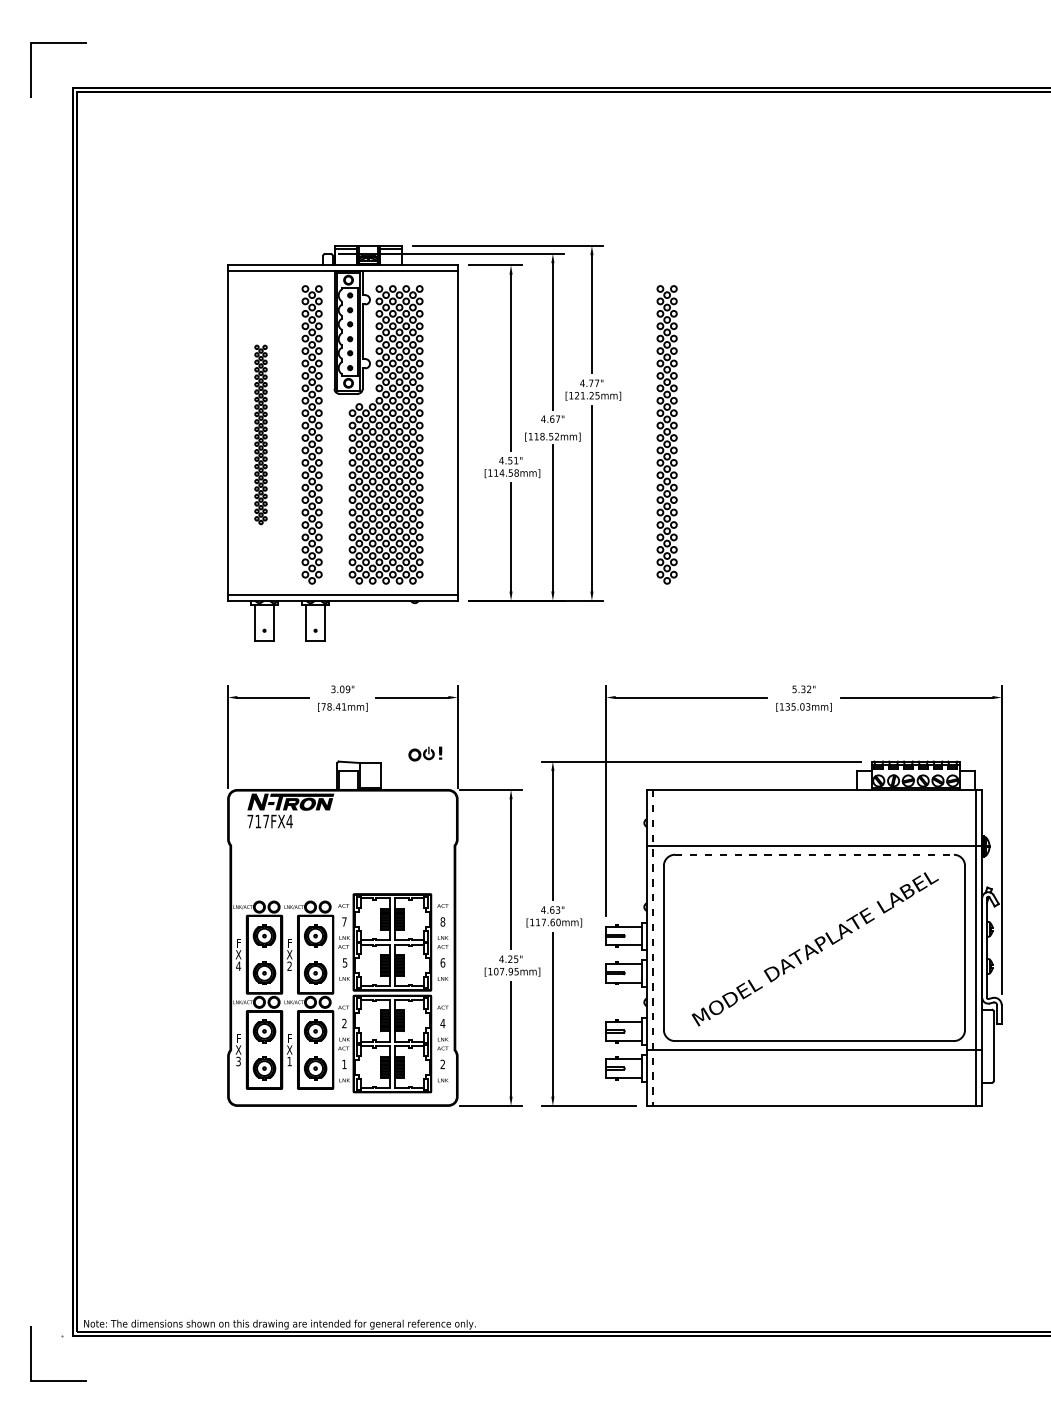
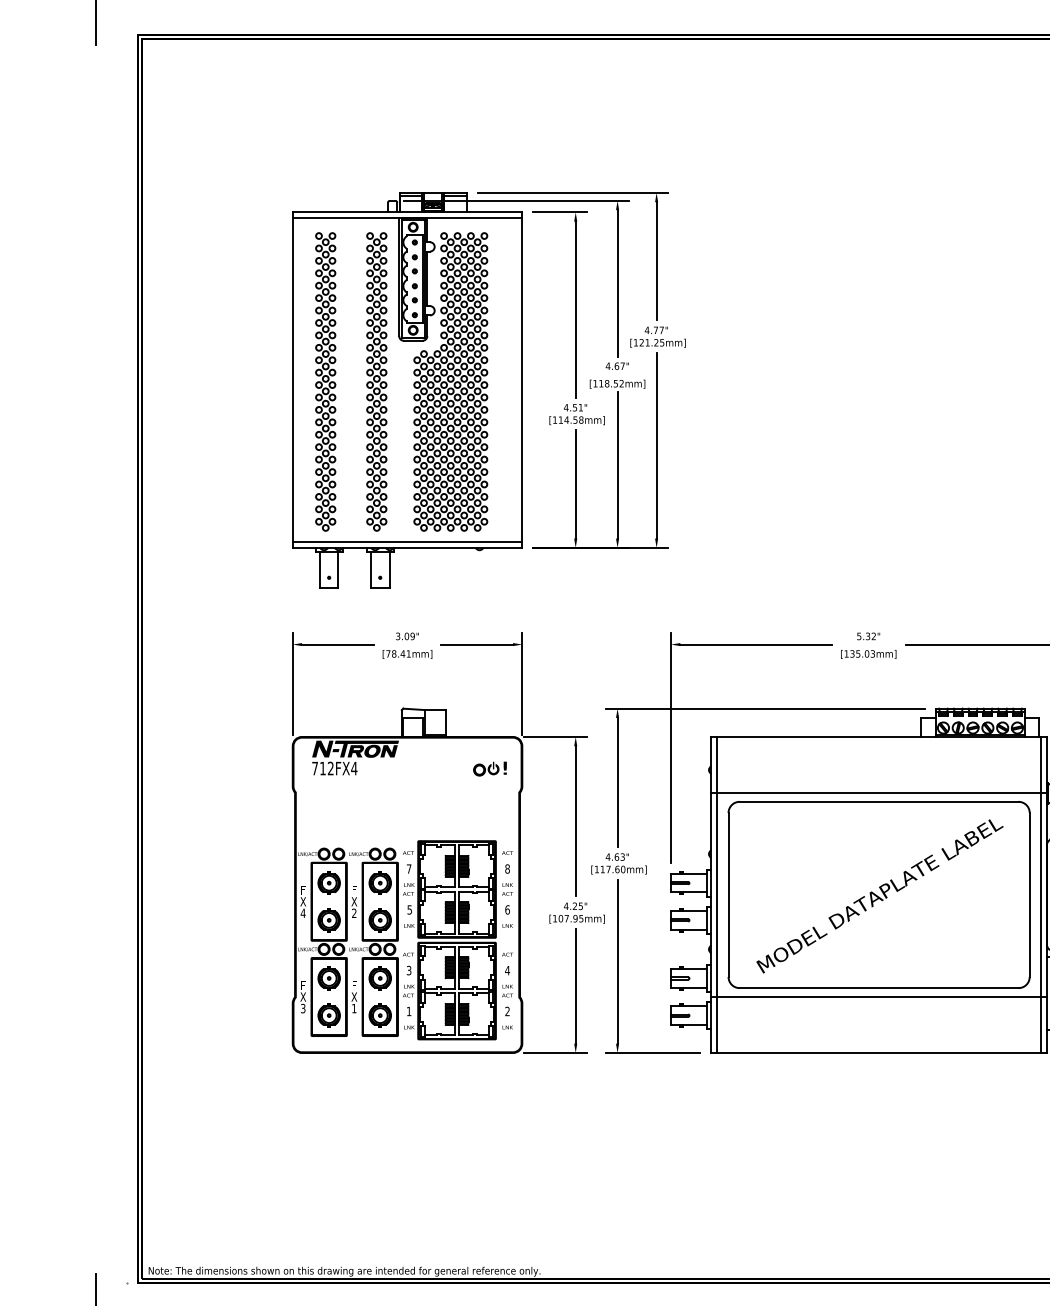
part: (260, 434) -> (325, 381), size x1.67
part: (666, 434) -> (731, 381), removed
part: (425, 753) -> (490, 768), moved
text: (265, 821) -> (330, 768), 717FX4 -> 712FX4
line: (814, 854) -> (879, 801), dashed -> solid
line: (652, 948) -> (717, 895), dashed -> solid
text: (344, 1024) -> (409, 971), 2 -> 3

